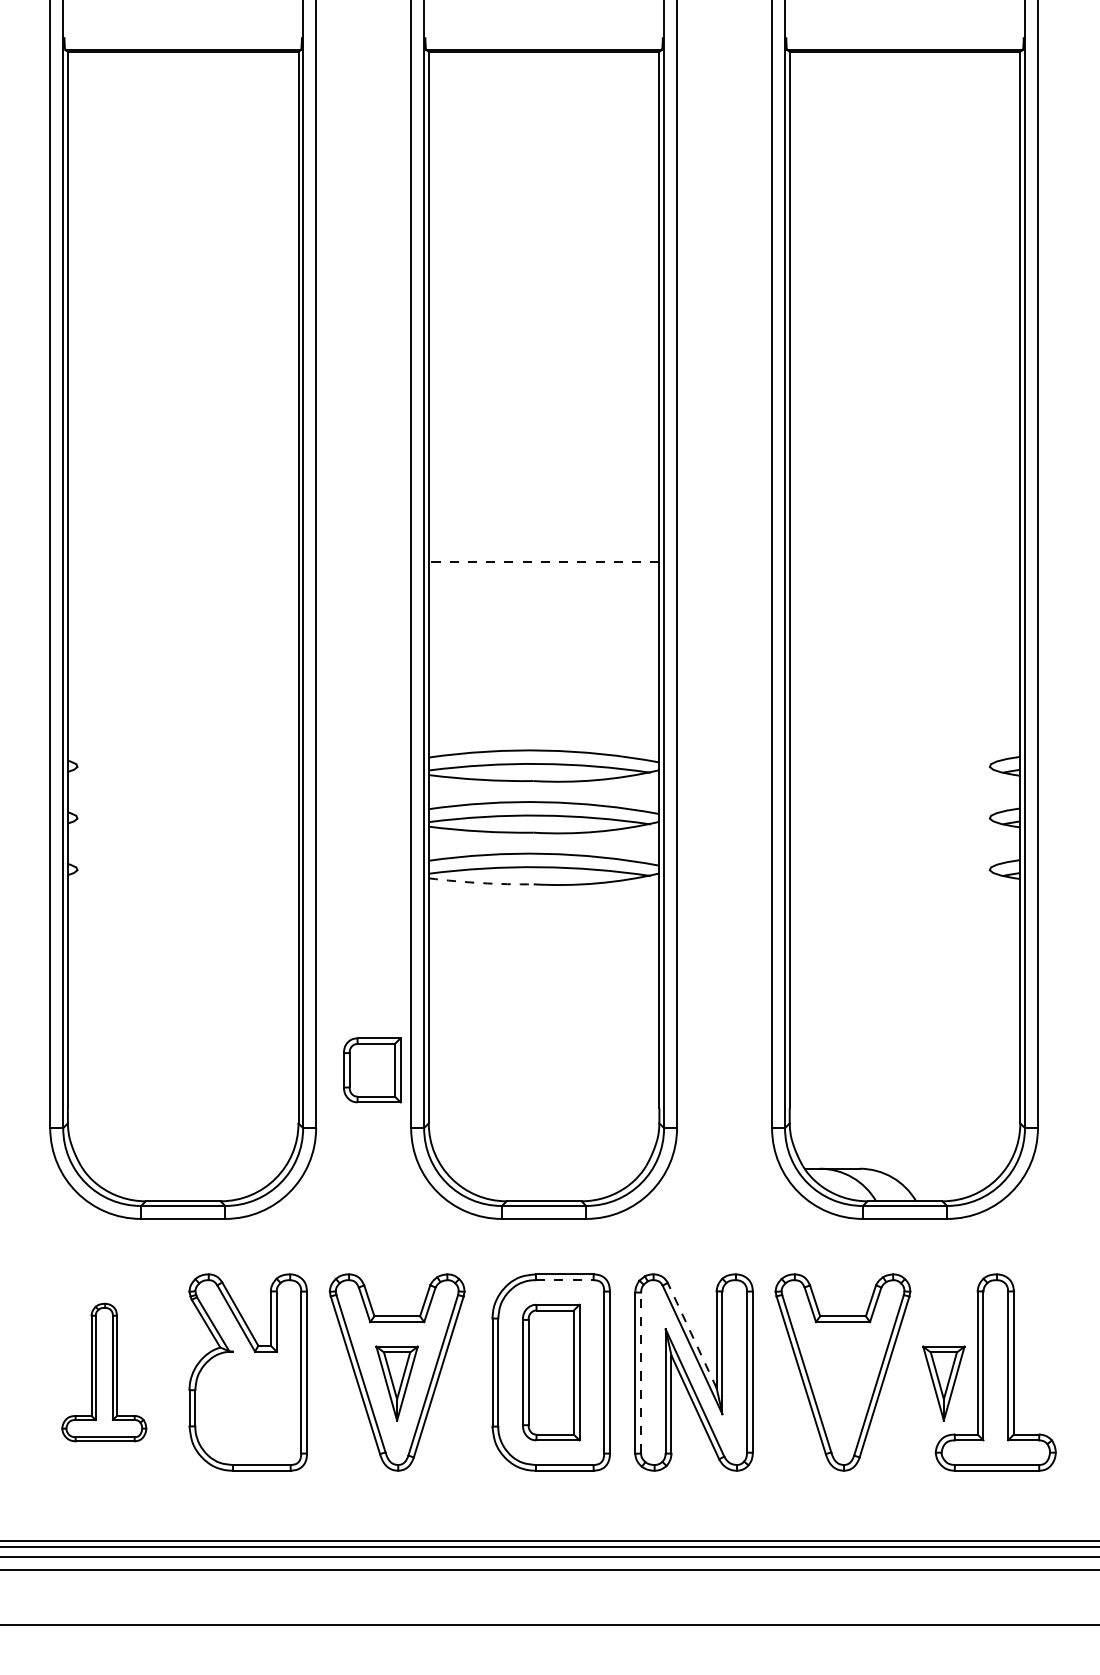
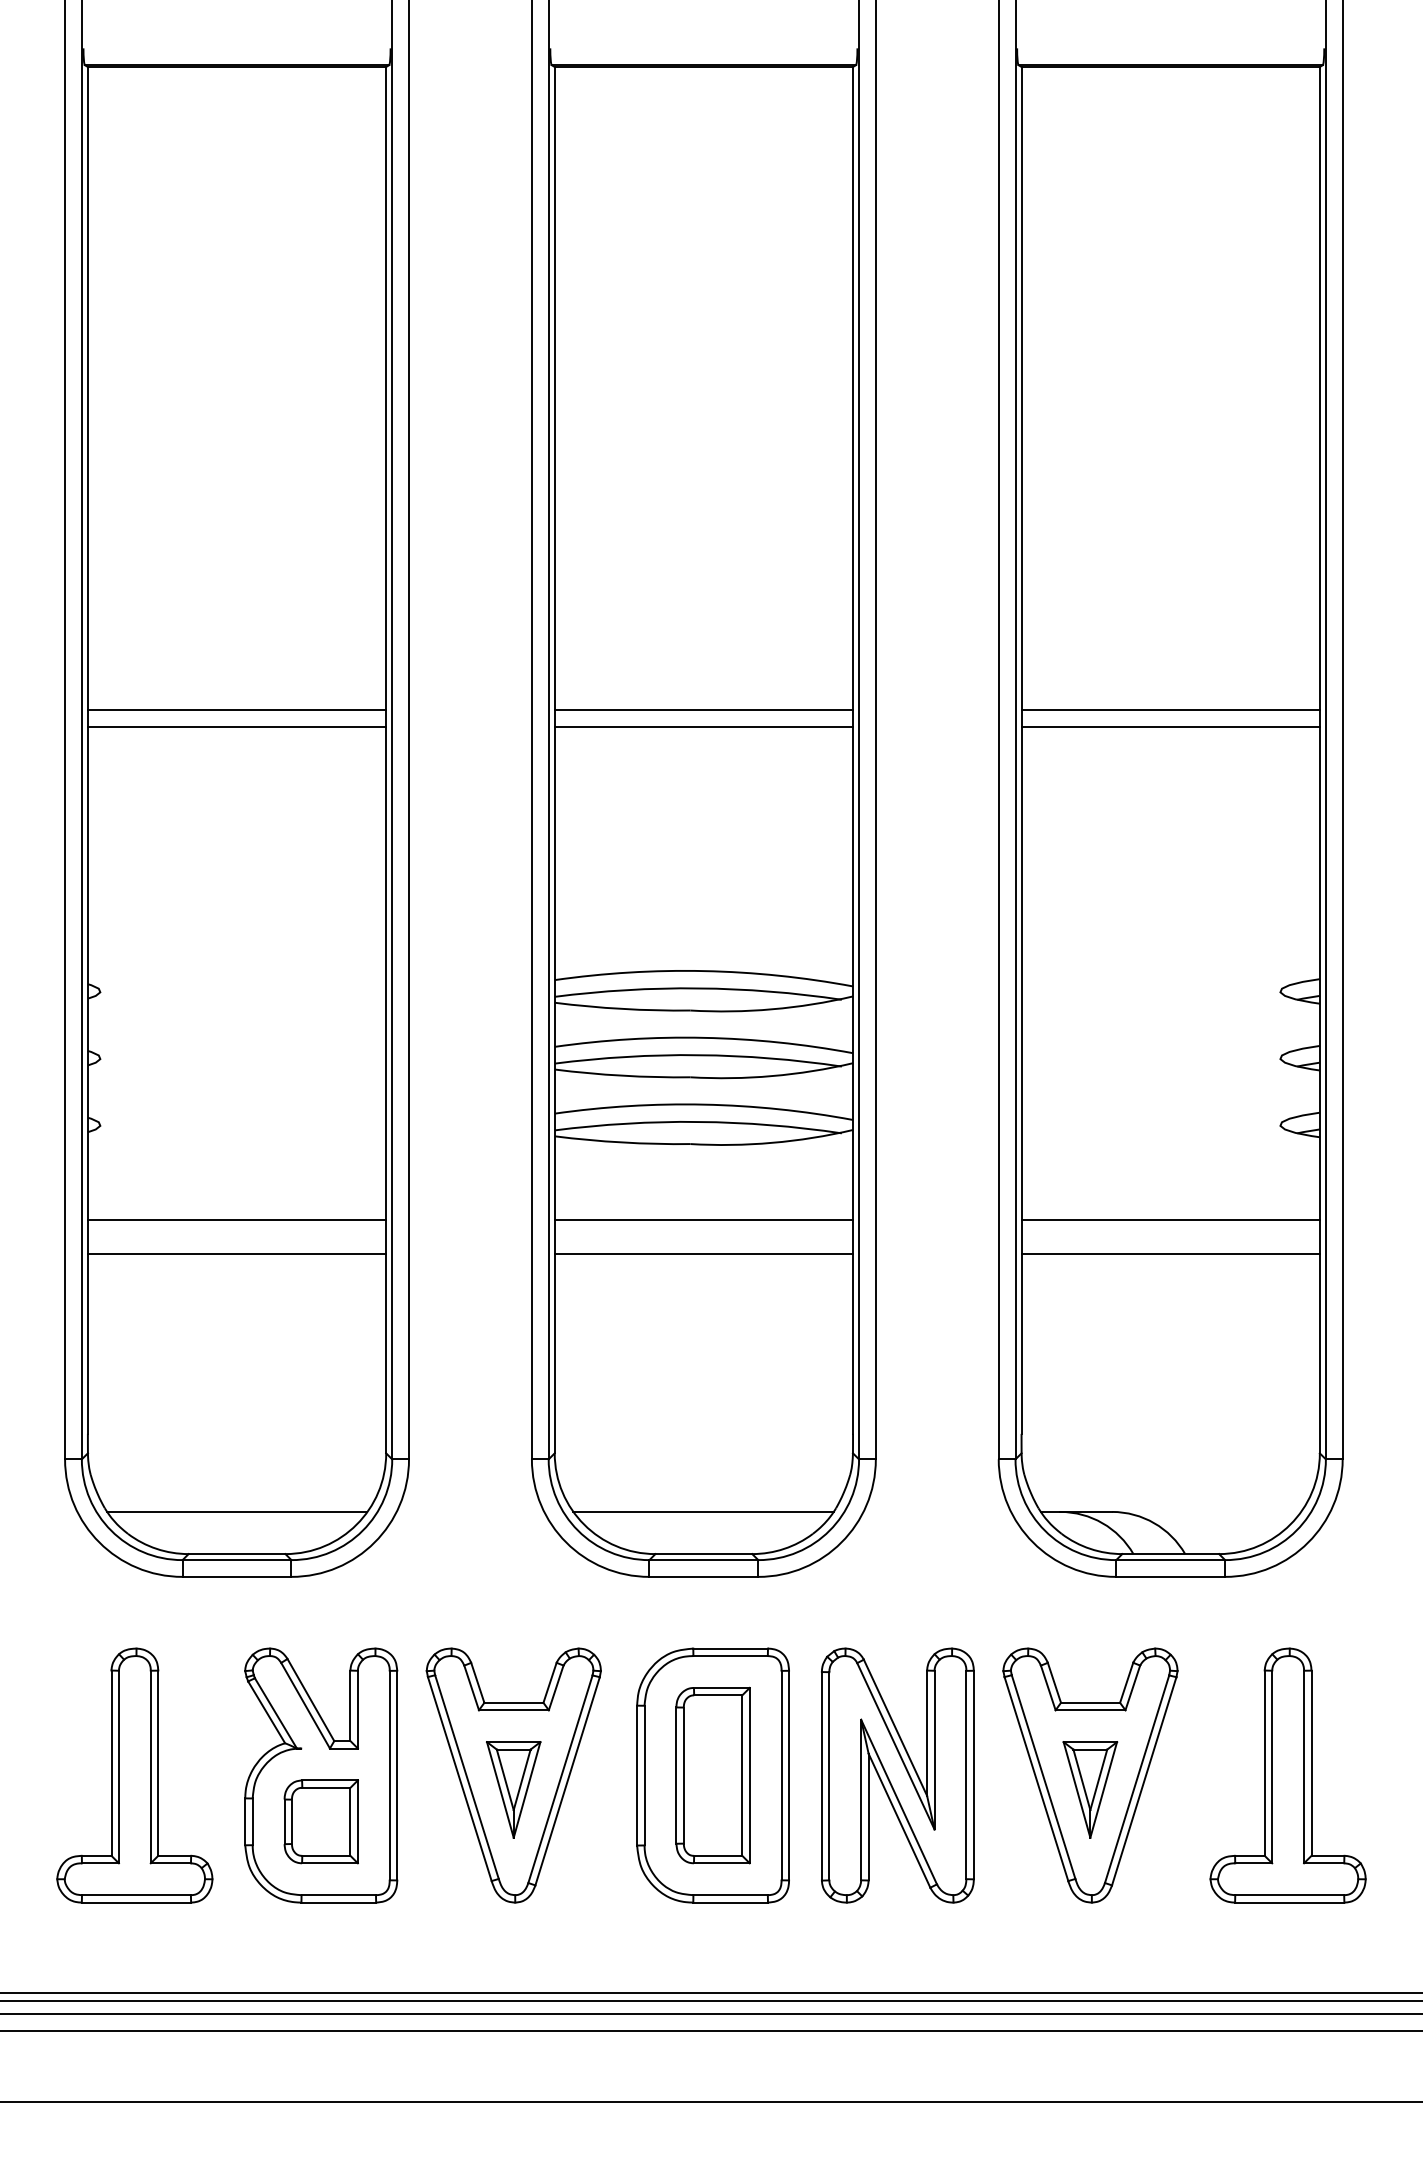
line: (182, 548) -> (236, 709), added
line: (543, 548) -> (703, 709), added
line: (904, 548) -> (1170, 709), added
line: (182, 561) -> (236, 726), added
line: (543, 561) -> (703, 726), dashed -> solid
line: (904, 561) -> (1170, 726), added
arc: (481, 883) -> (622, 1143), dashed -> solid
line: (182, 943) -> (236, 1220), added
line: (543, 943) -> (703, 1220), added
line: (904, 943) -> (1170, 1220), added
line: (182, 969) -> (236, 1254), added
line: (543, 969) -> (703, 1254), added
line: (904, 969) -> (1170, 1254), added
part: (372, 1070) -> (321, 1822), moved
line: (183, 1168) -> (237, 1511), added
line: (543, 1168) -> (703, 1511), added
line: (564, 1280) -> (730, 1656), dashed -> solid
line: (692, 1335) -> (895, 1727), dashed -> solid
part: (104, 1372) -> (135, 1775), size x1.43
line: (641, 1372) -> (829, 1775), dashed -> solid
part: (943, 1383) -> (1089, 1789), moved

